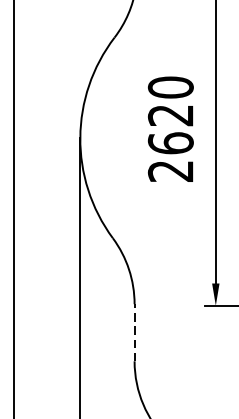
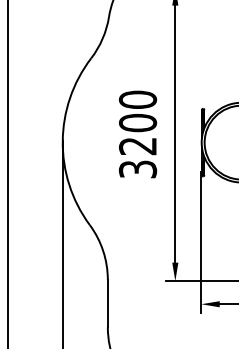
text: (170, 142) -> (137, 145), 2620 -> 3200
line: (134, 332) -> (107, 303), dashed -> solid

